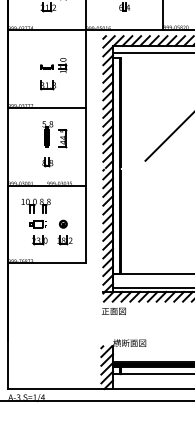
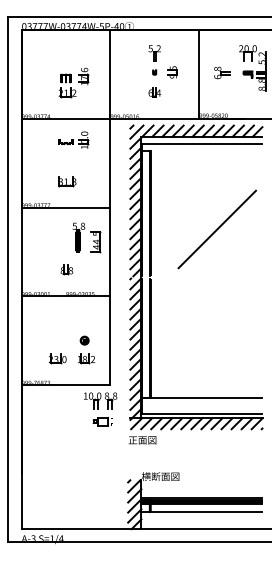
part: (53, 64) -> (73, 139), moved
part: (54, 134) -> (86, 237), moved
part: (36, 213) -> (100, 409), moved

